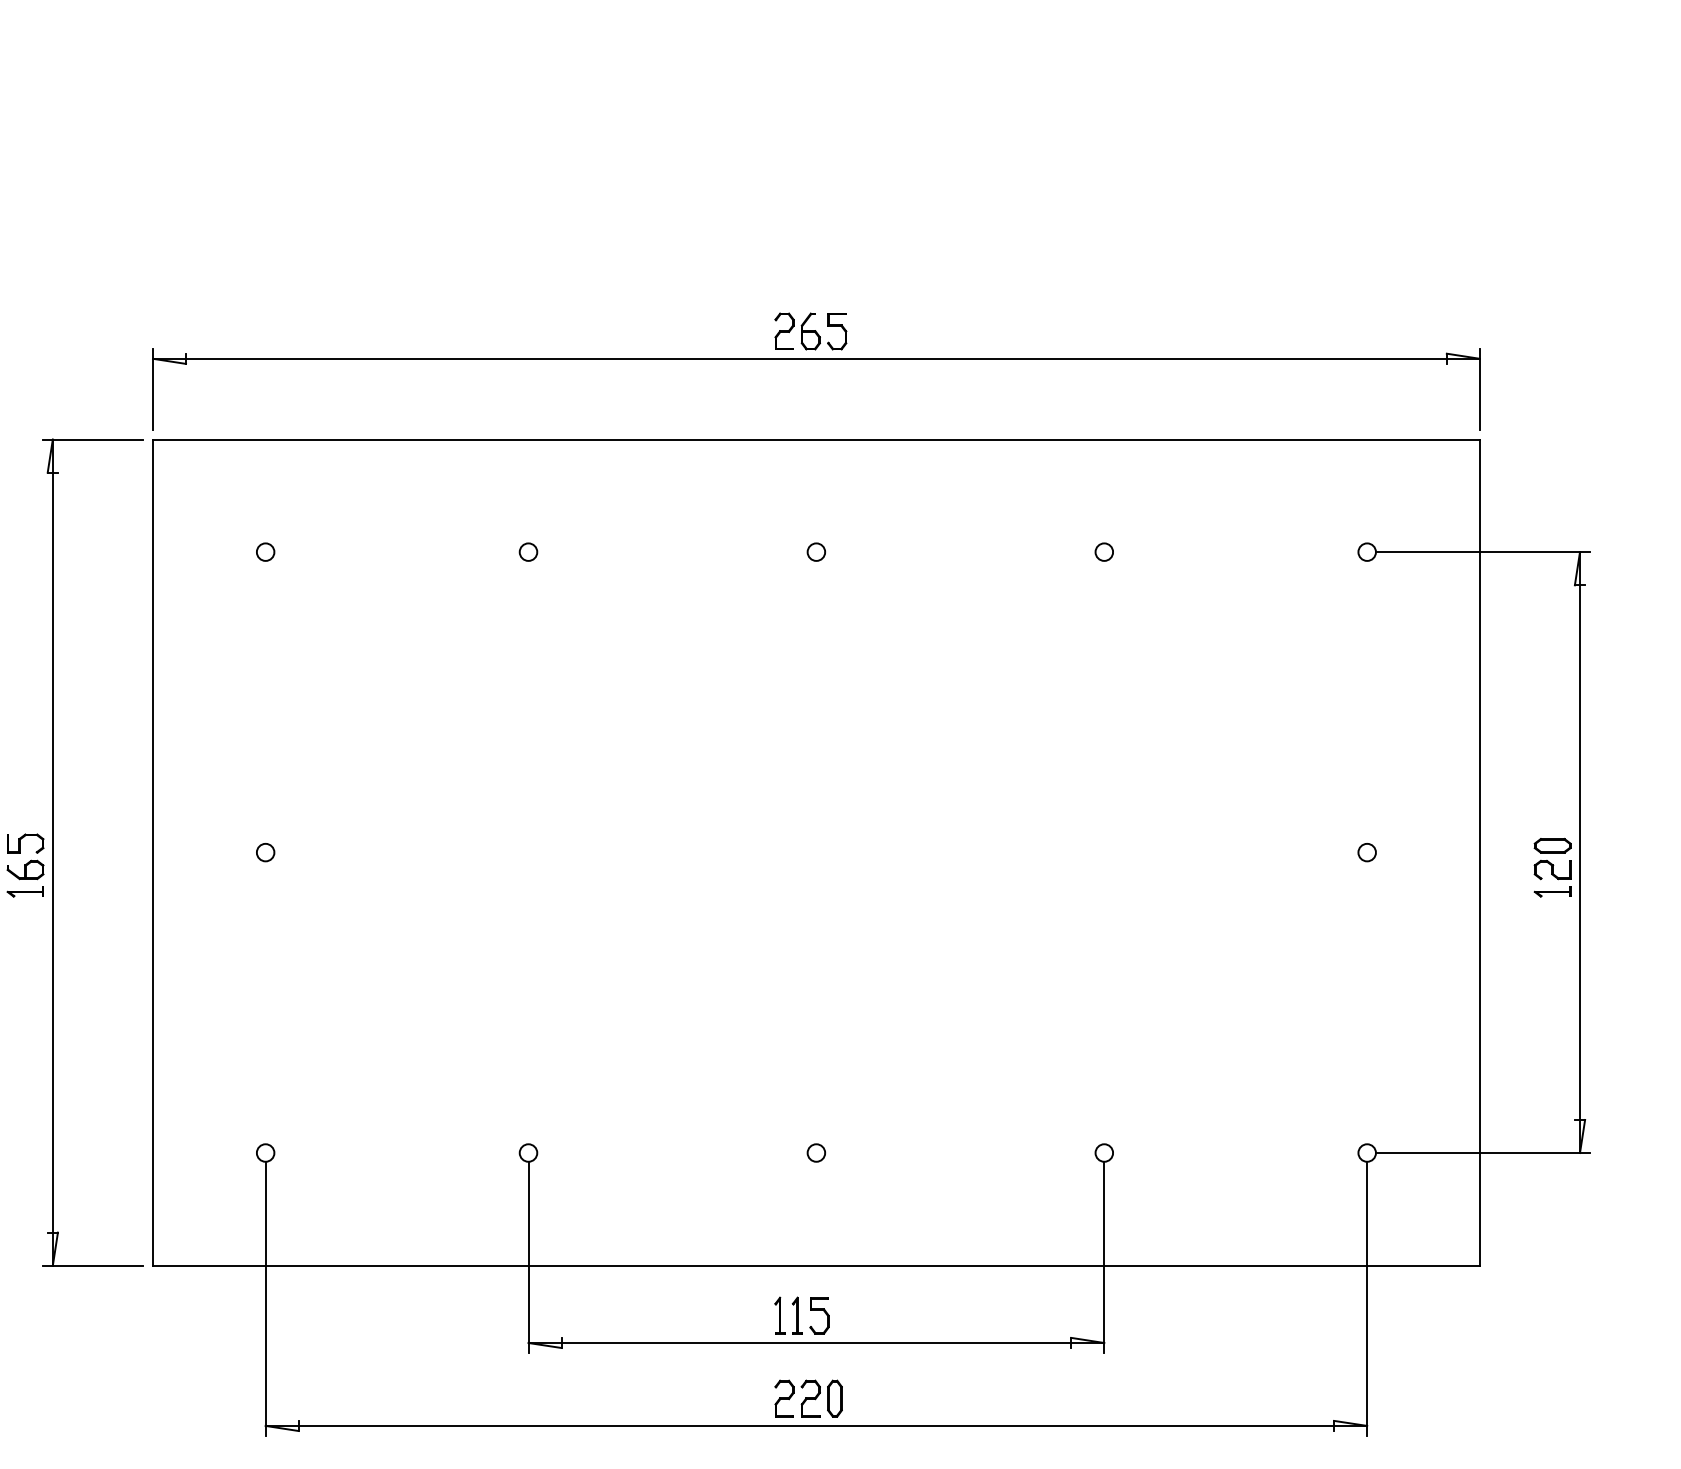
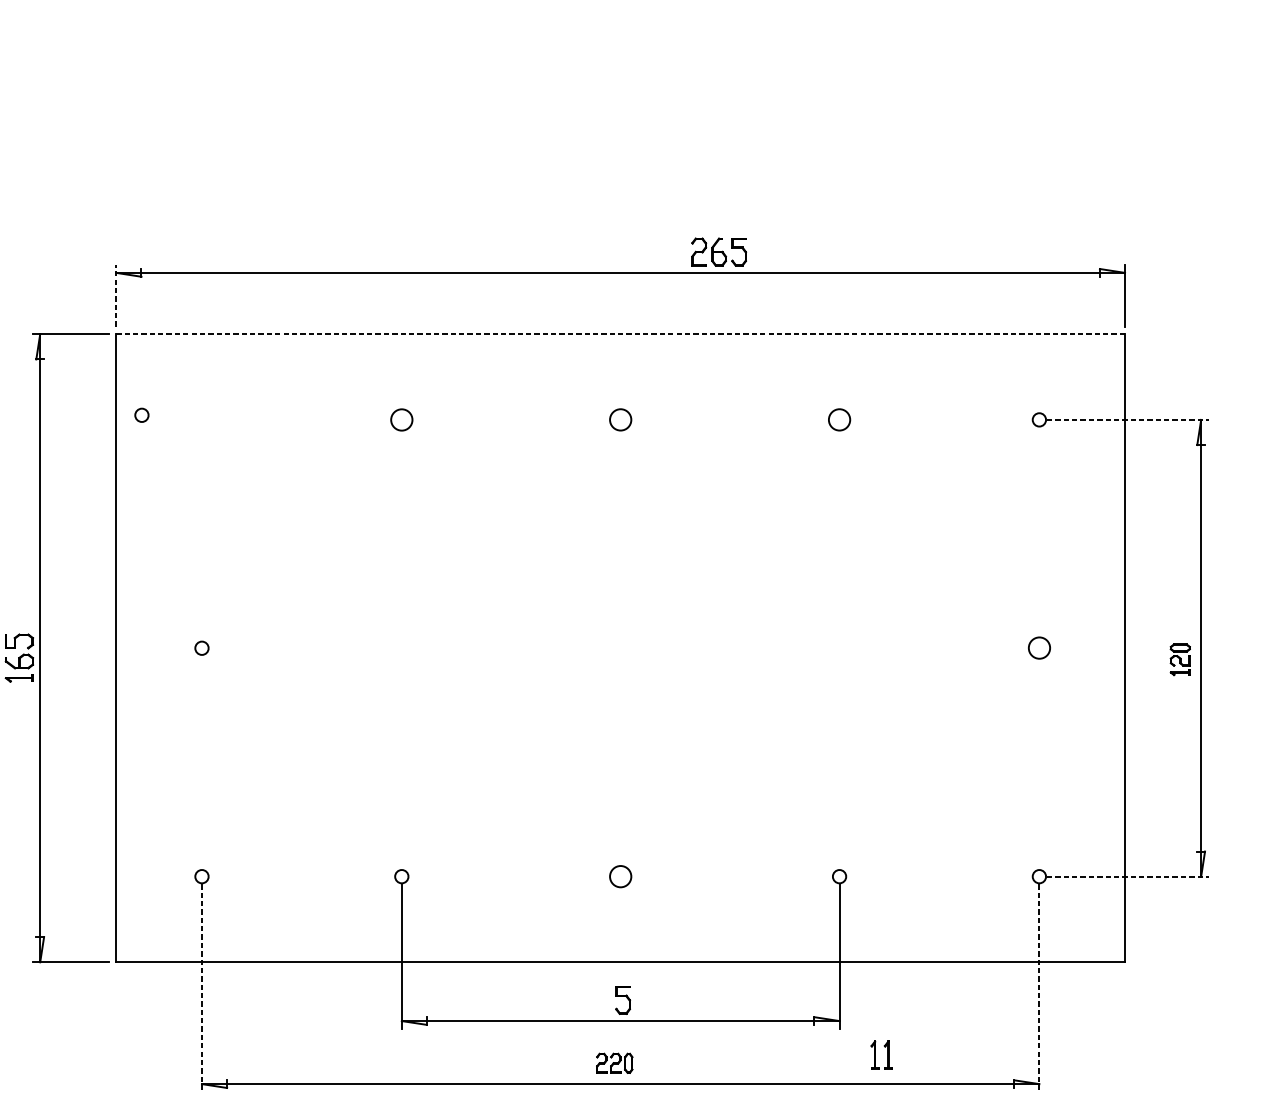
part: (810, 331) -> (718, 252), moved
line: (152, 388) -> (115, 295), solid -> dashed
line: (815, 439) -> (619, 334), solid -> dashed
circle: (265, 551) -> (141, 414), moved
circle: (528, 551) -> (401, 419), size x1.6
circle: (816, 551) -> (620, 419), size x1.6
circle: (1104, 551) -> (839, 419), size x1.6
line: (1484, 552) -> (1128, 420), solid -> dashed
circle: (1366, 852) -> (1038, 648), size x1.6
part: (1552, 867) -> (1180, 659), size x0.7
circle: (816, 1152) -> (620, 876), size x1.6
line: (1484, 1153) -> (1128, 877), solid -> dashed
line: (265, 1299) -> (201, 988), solid -> dashed
line: (1367, 1299) -> (1039, 988), solid -> dashed
part: (780, 1315) -> (875, 1054), moved
part: (808, 1398) -> (614, 1063), size x0.7

